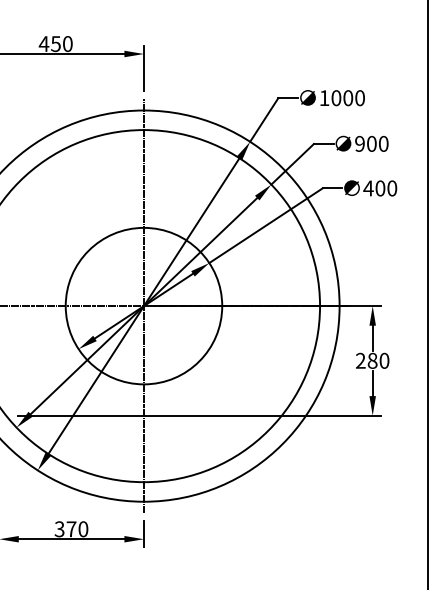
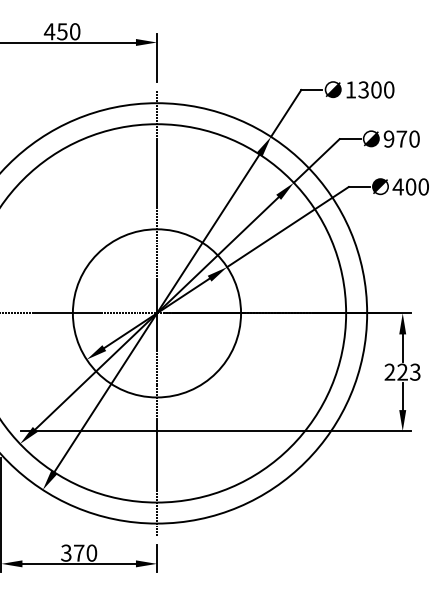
text: (336, 98) -> (363, 90), 1000 -> 1300
text: (371, 143) -> (401, 138), 900 -> 970
text: (378, 360) -> (408, 371), 280 -> 223

